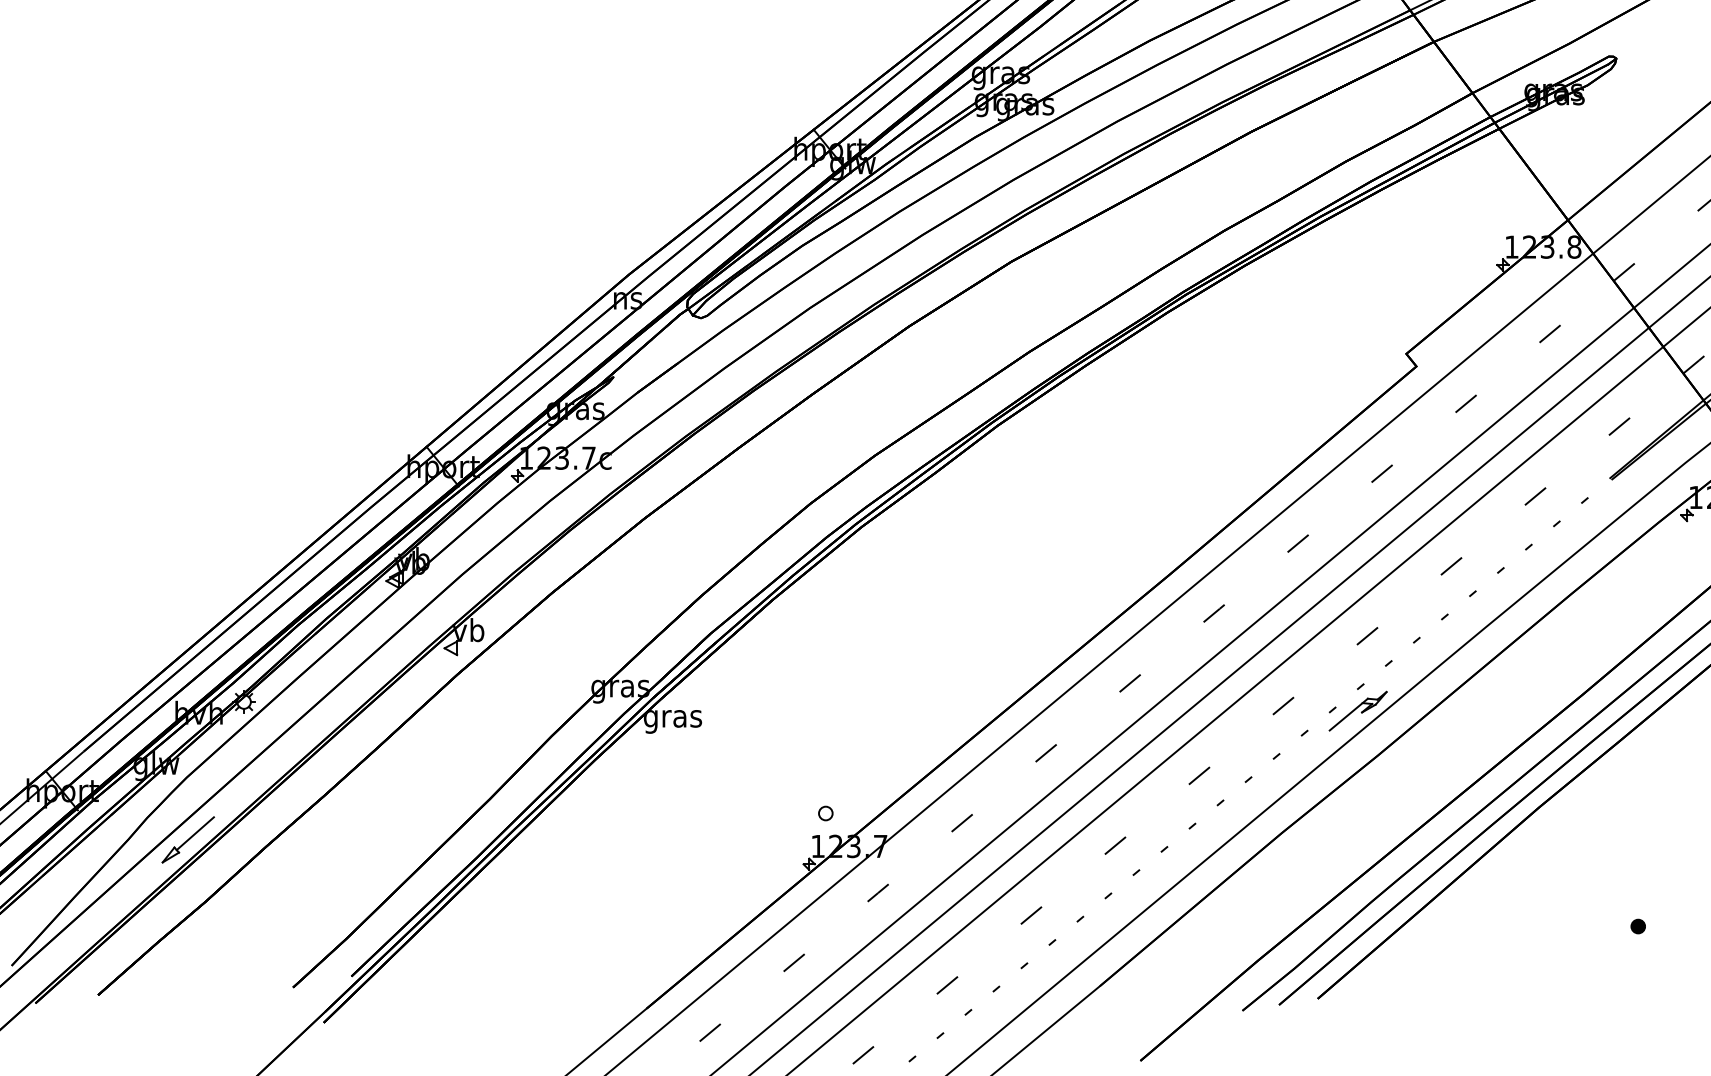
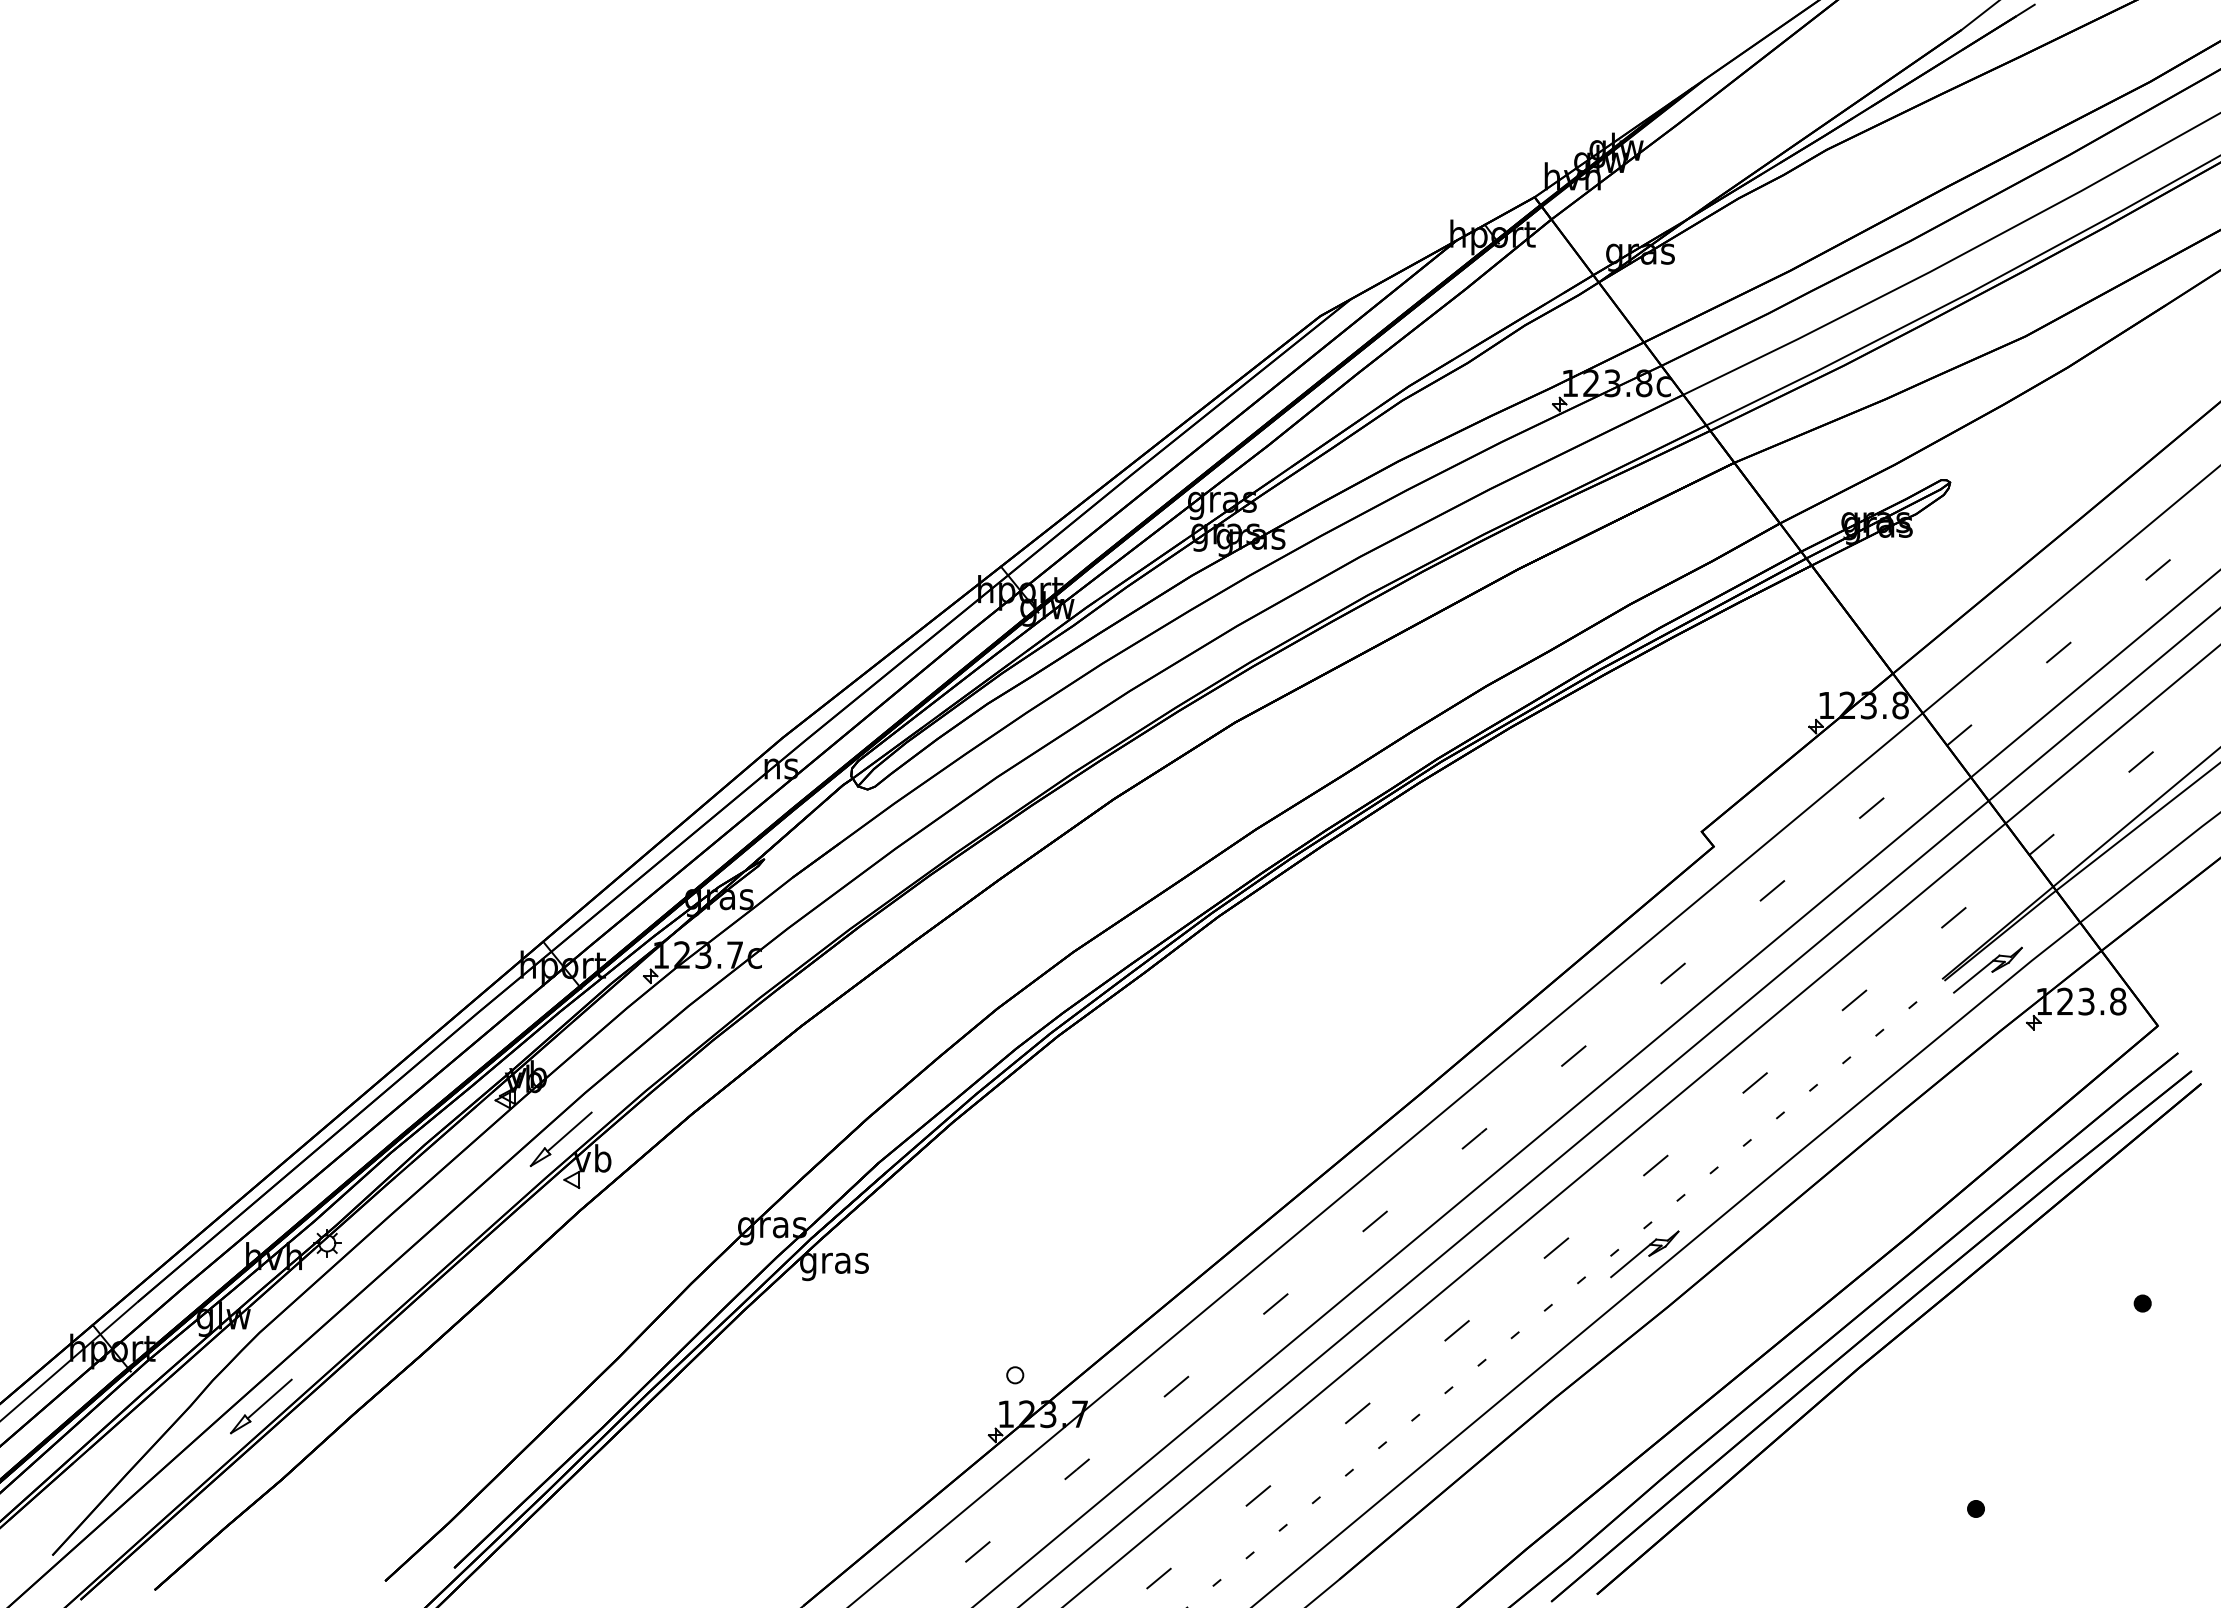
part: (1647, 470) -> (1987, 969), added
part: (441, 613) -> (560, 1138), added

